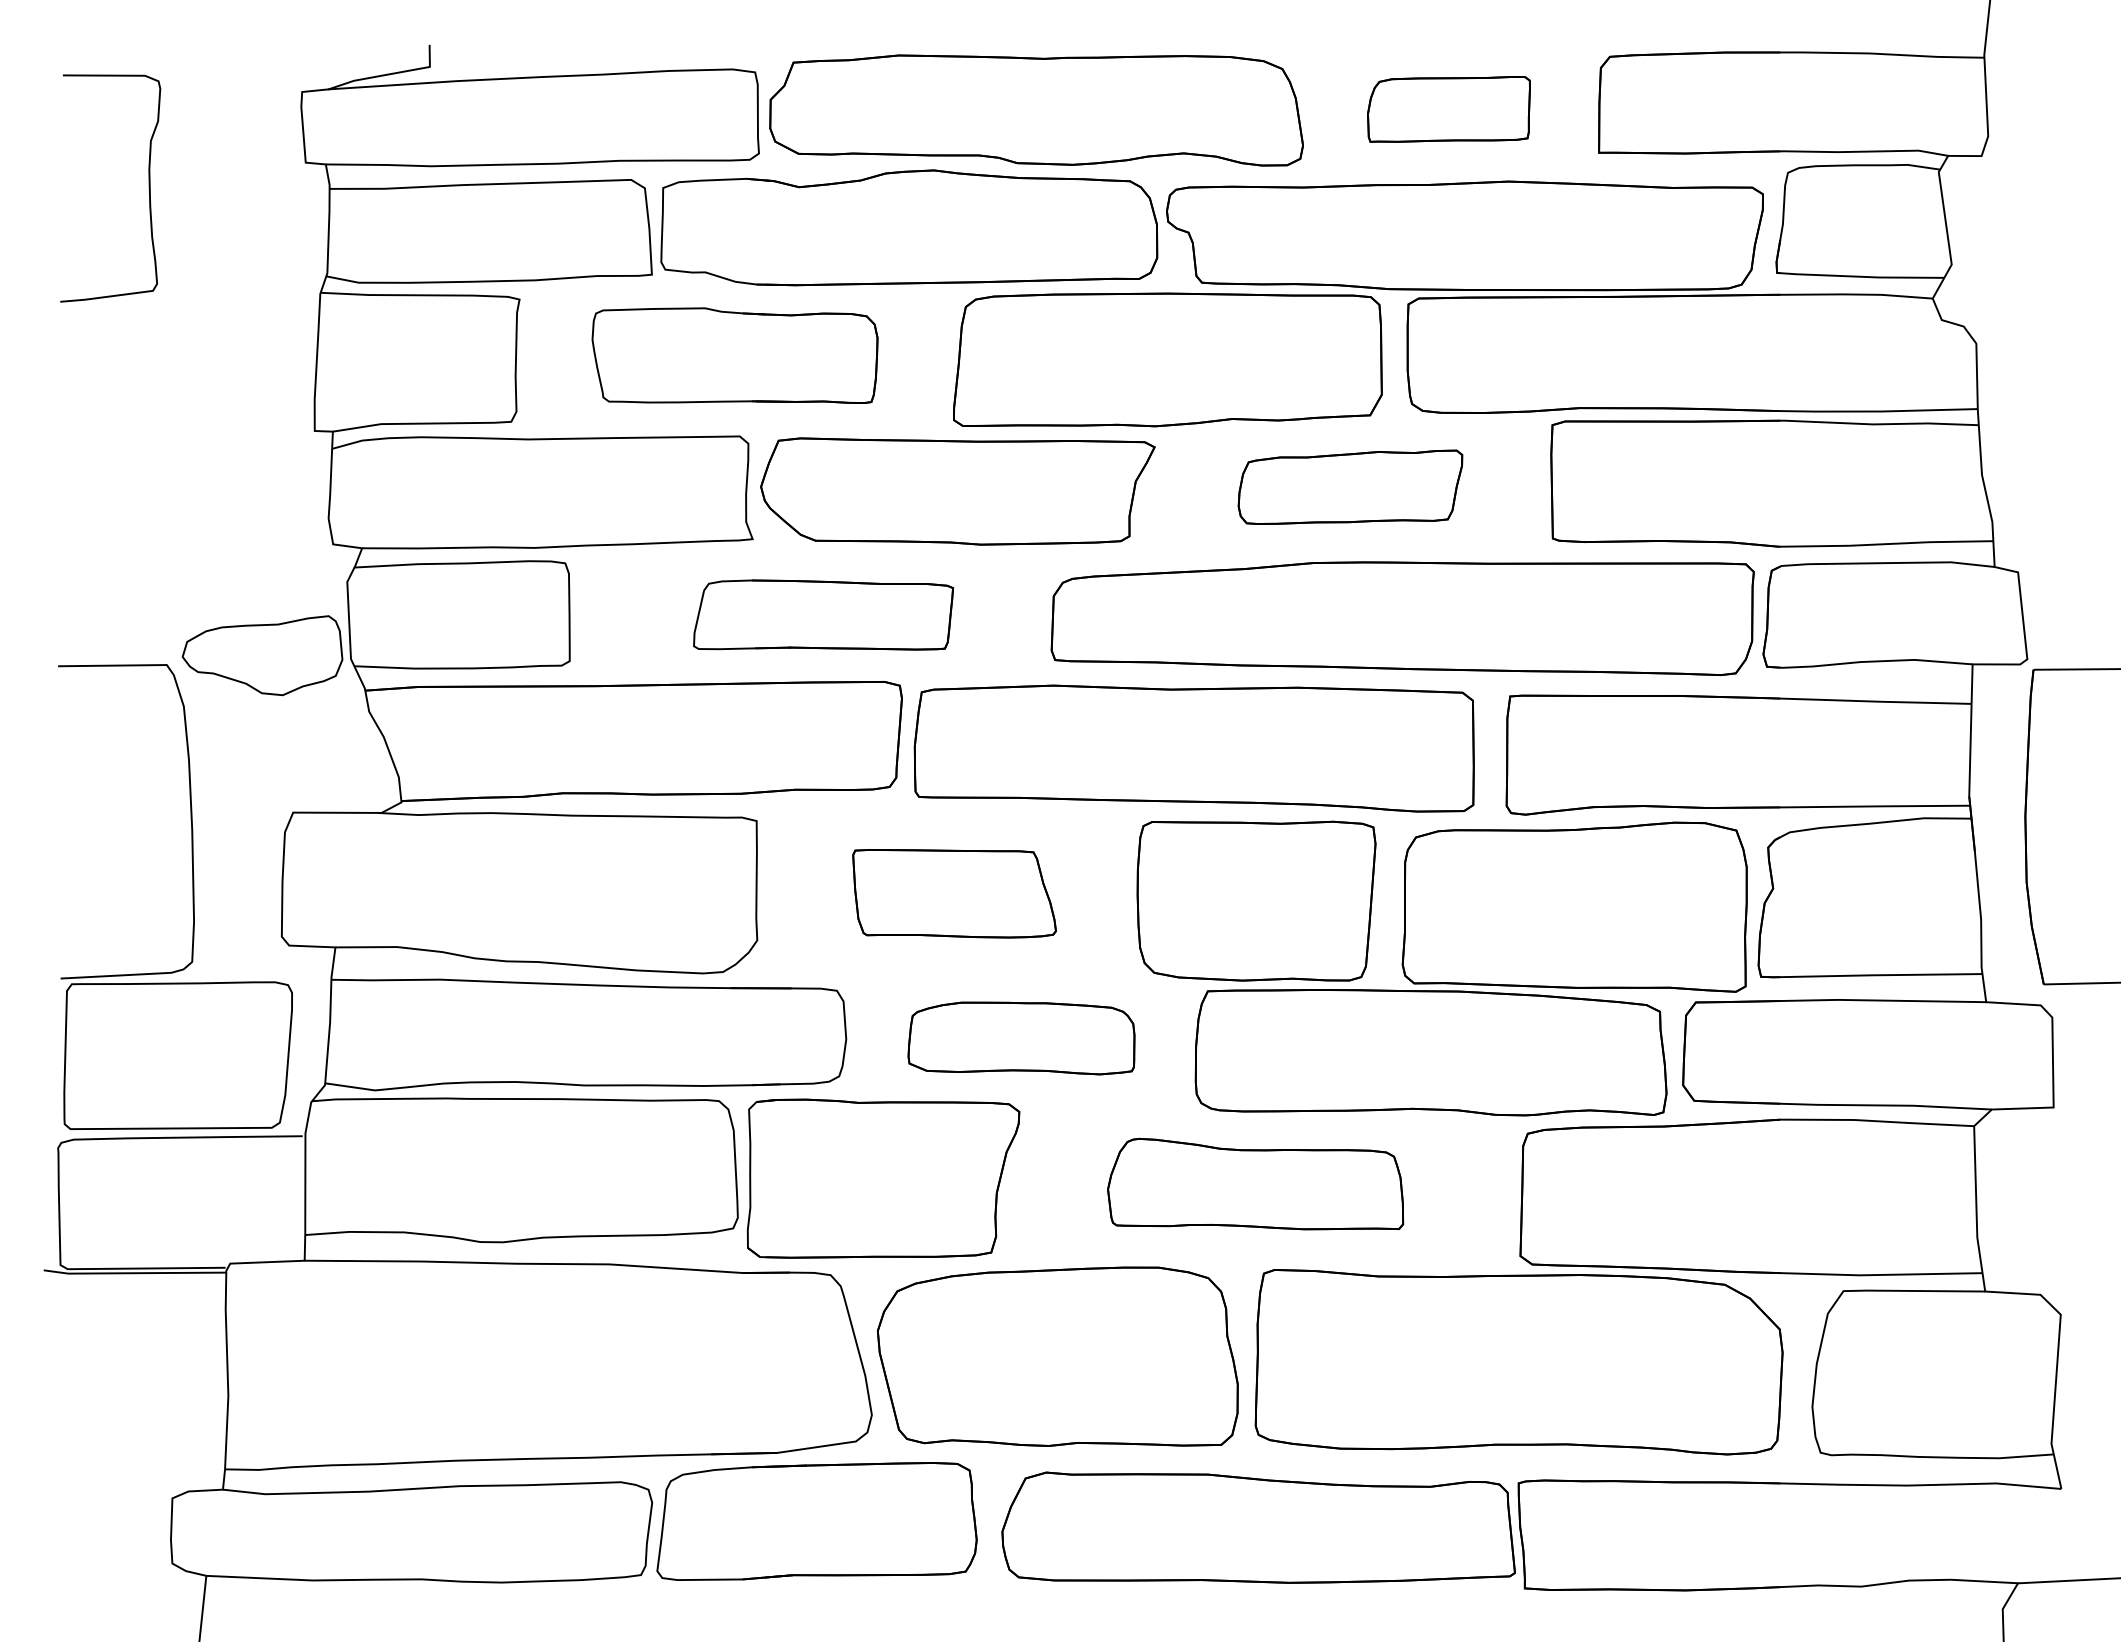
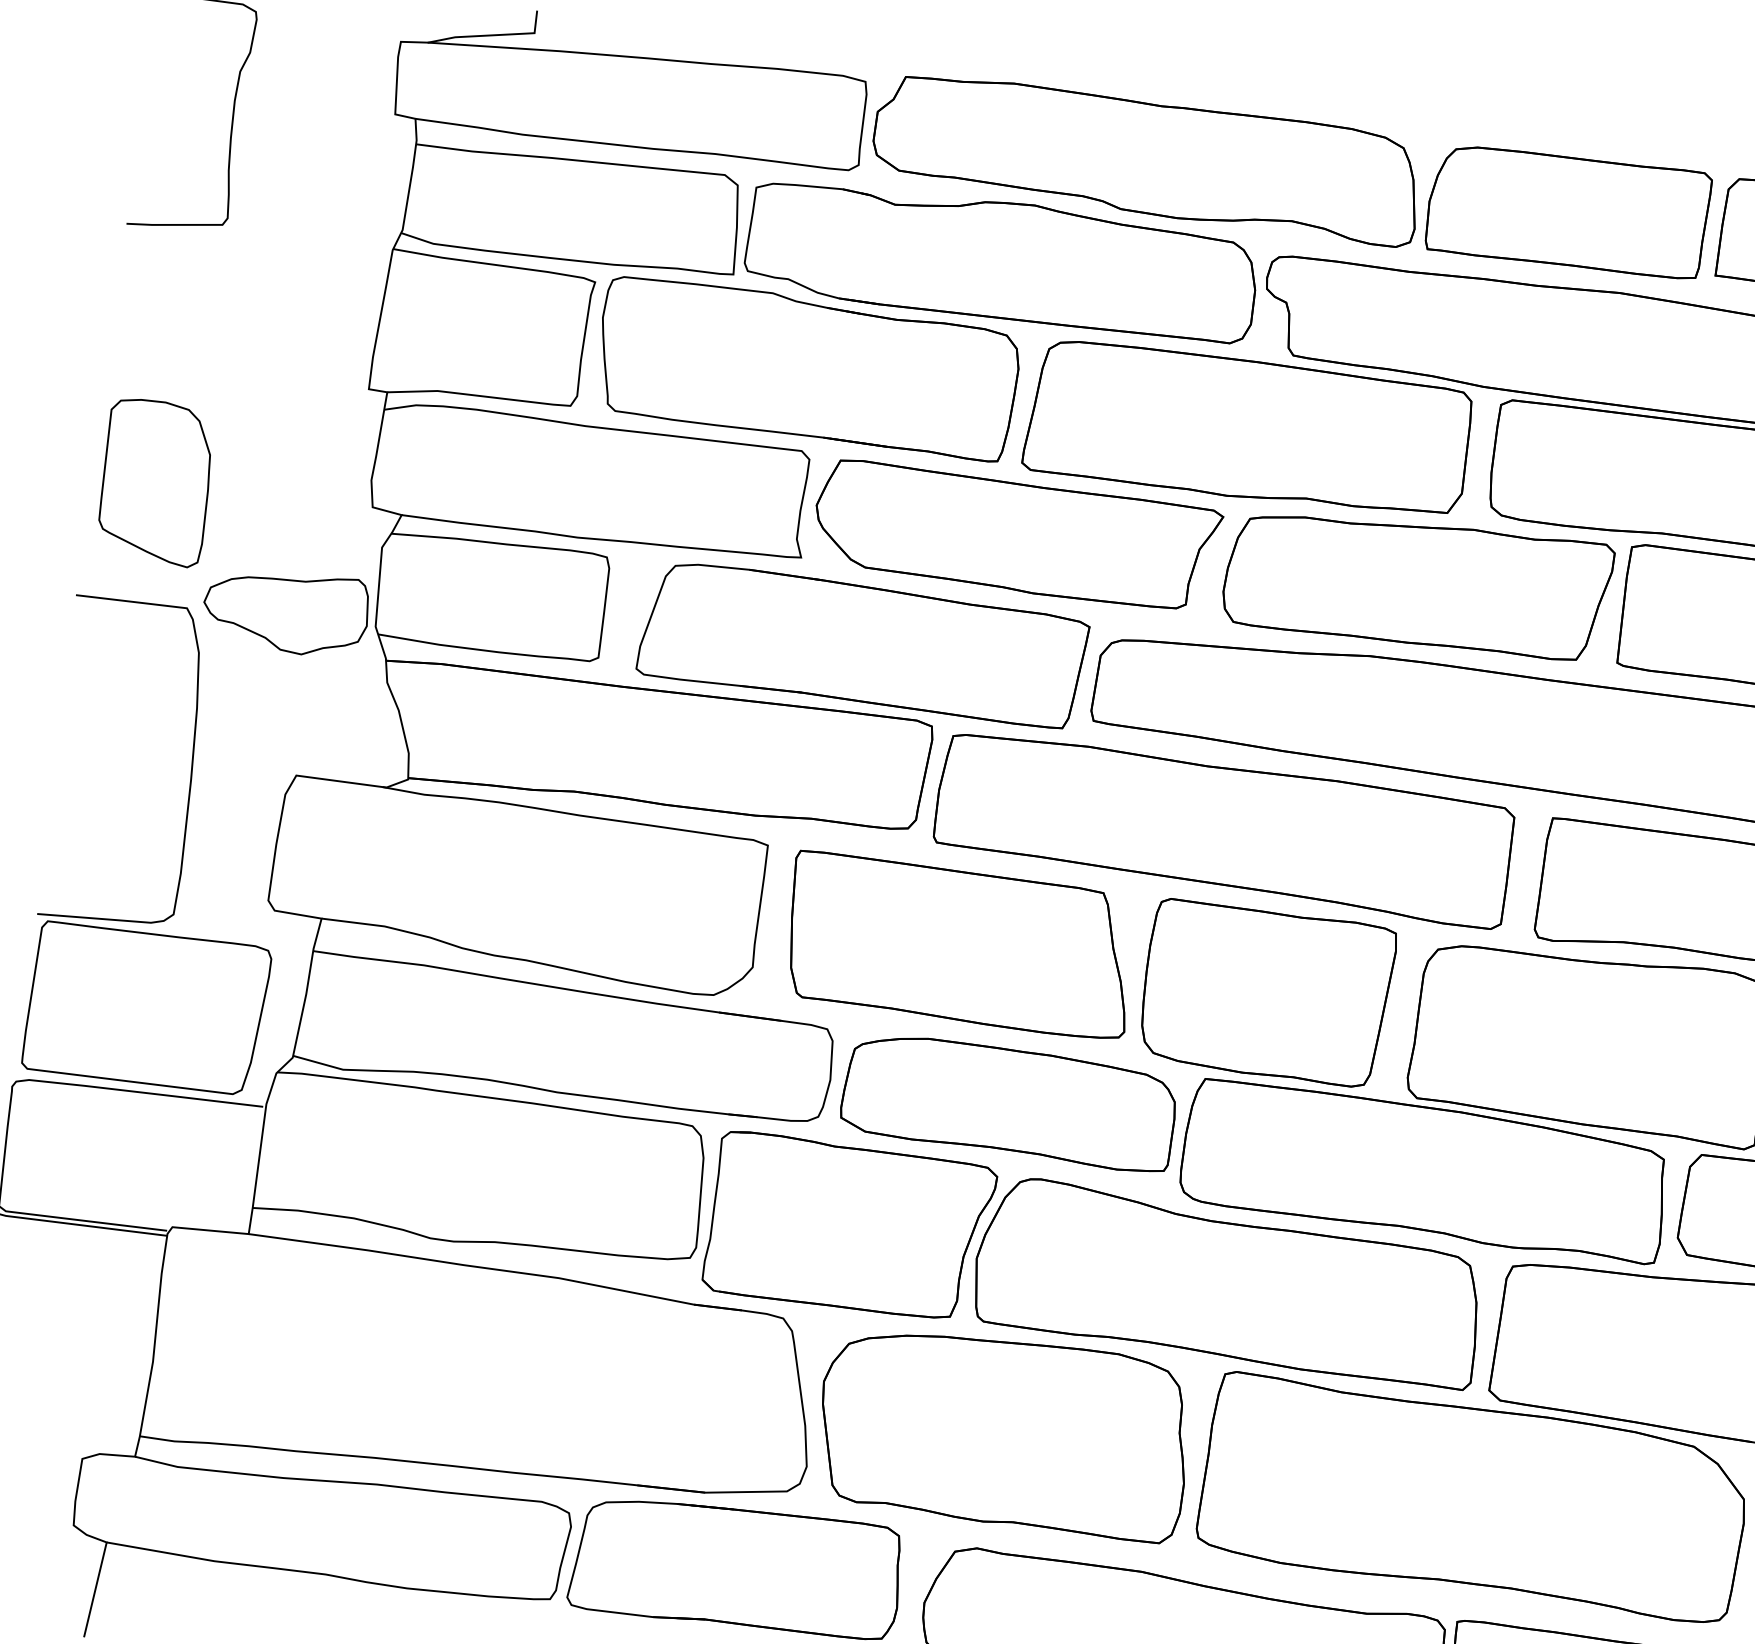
part: (1448, 109) -> (1567, 211), size x1.67
part: (734, 355) -> (806, 367), size x1.43
part: (1350, 487) -> (1417, 584), size x1.67
part: (121, 547) -> (156, 482), added
part: (823, 614) -> (863, 643), size x1.67
part: (954, 893) -> (960, 945), size x1.67
part: (1021, 1038) -> (1009, 1102), size x1.43
part: (1255, 1183) -> (1228, 1281), size x1.67

